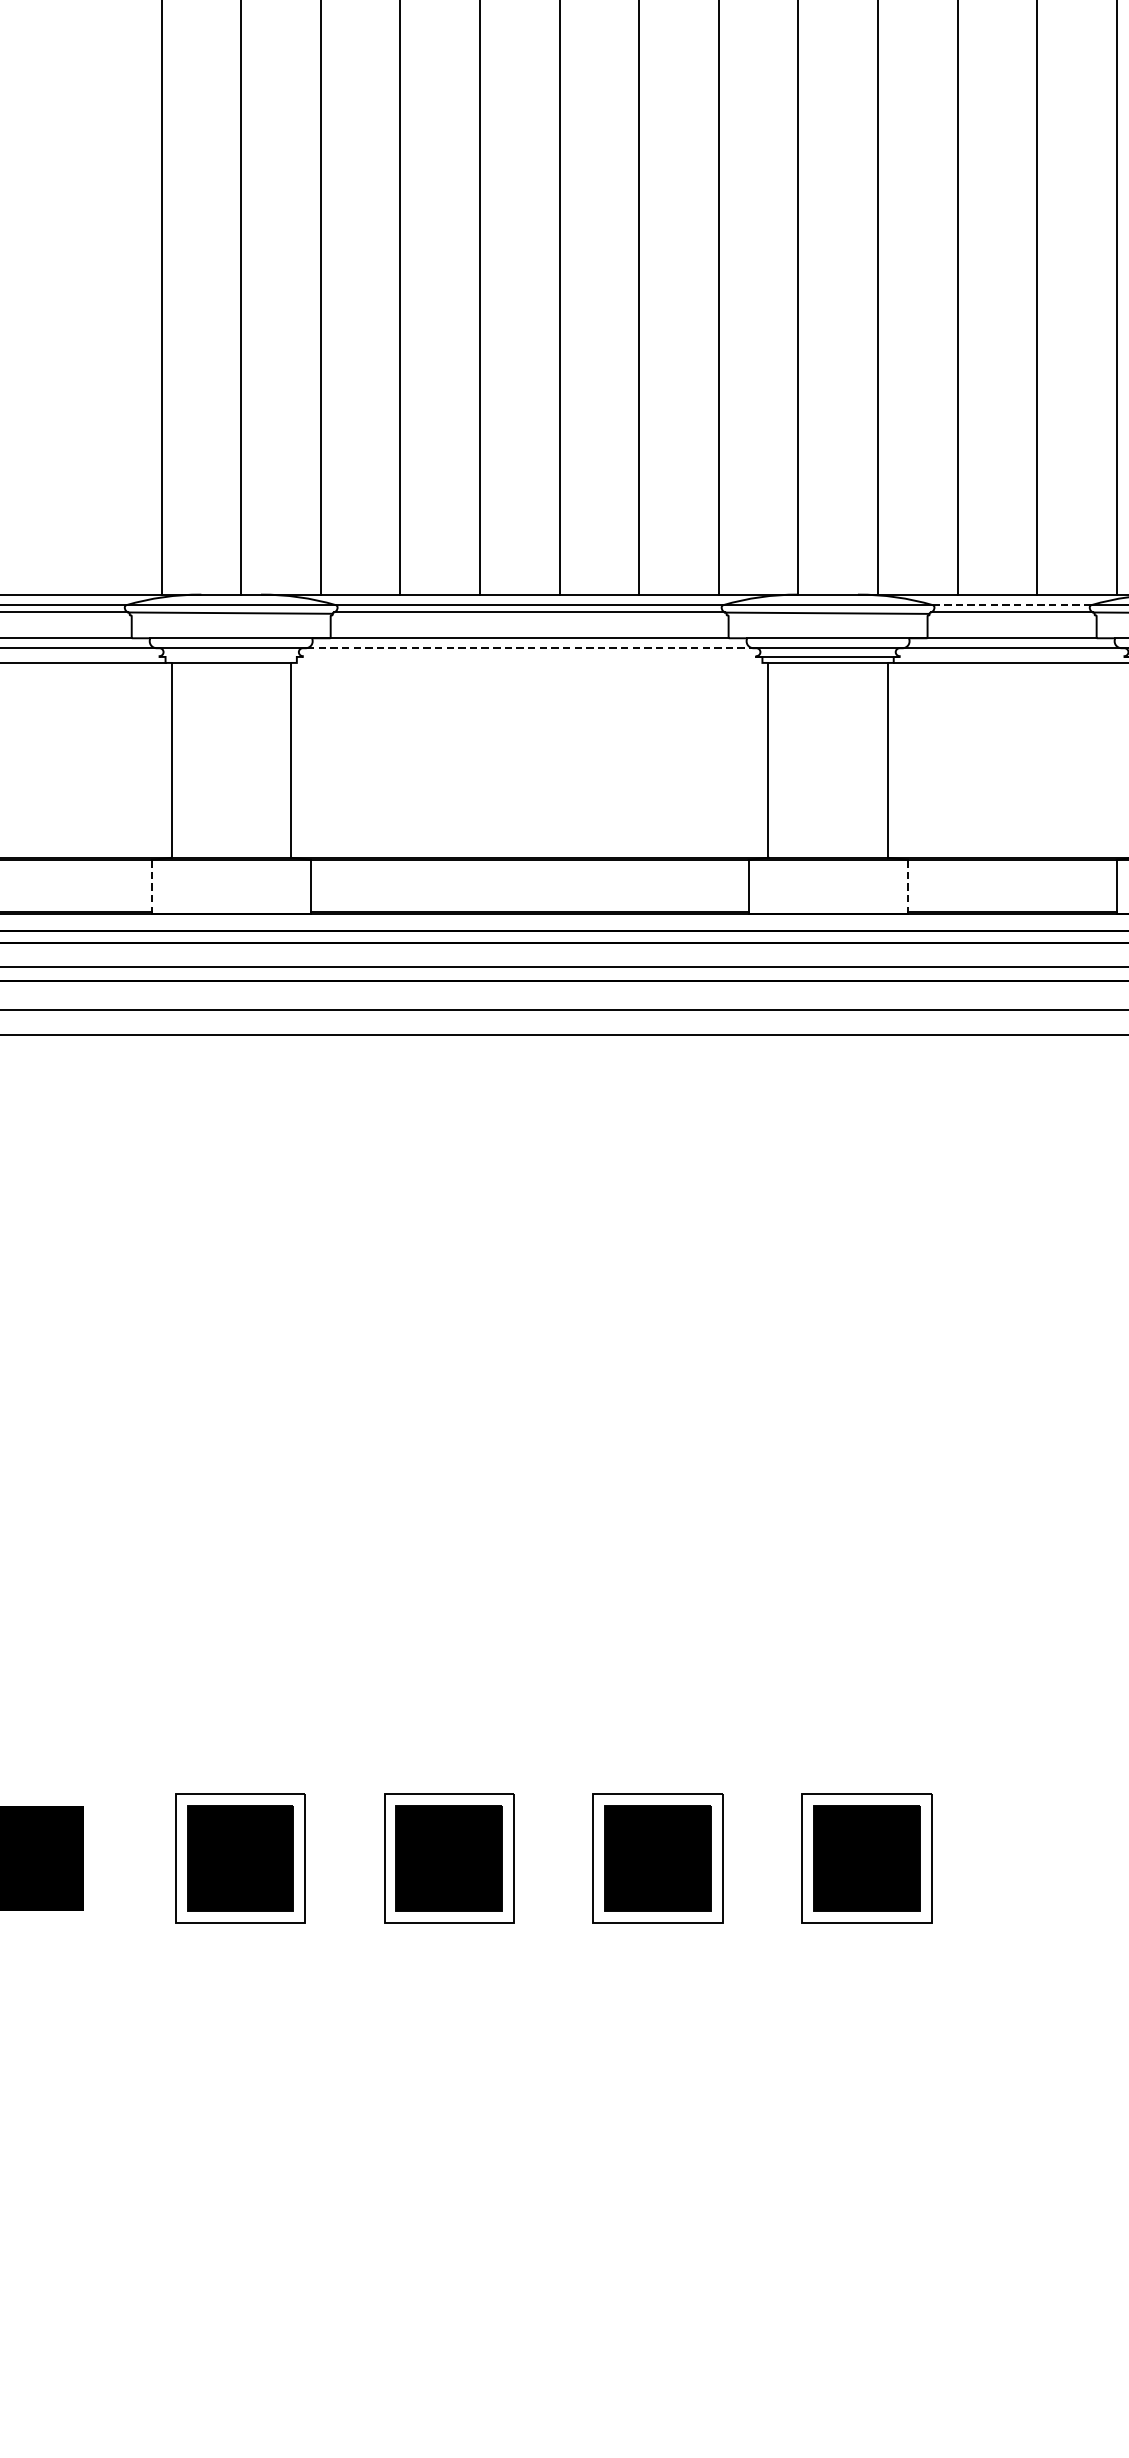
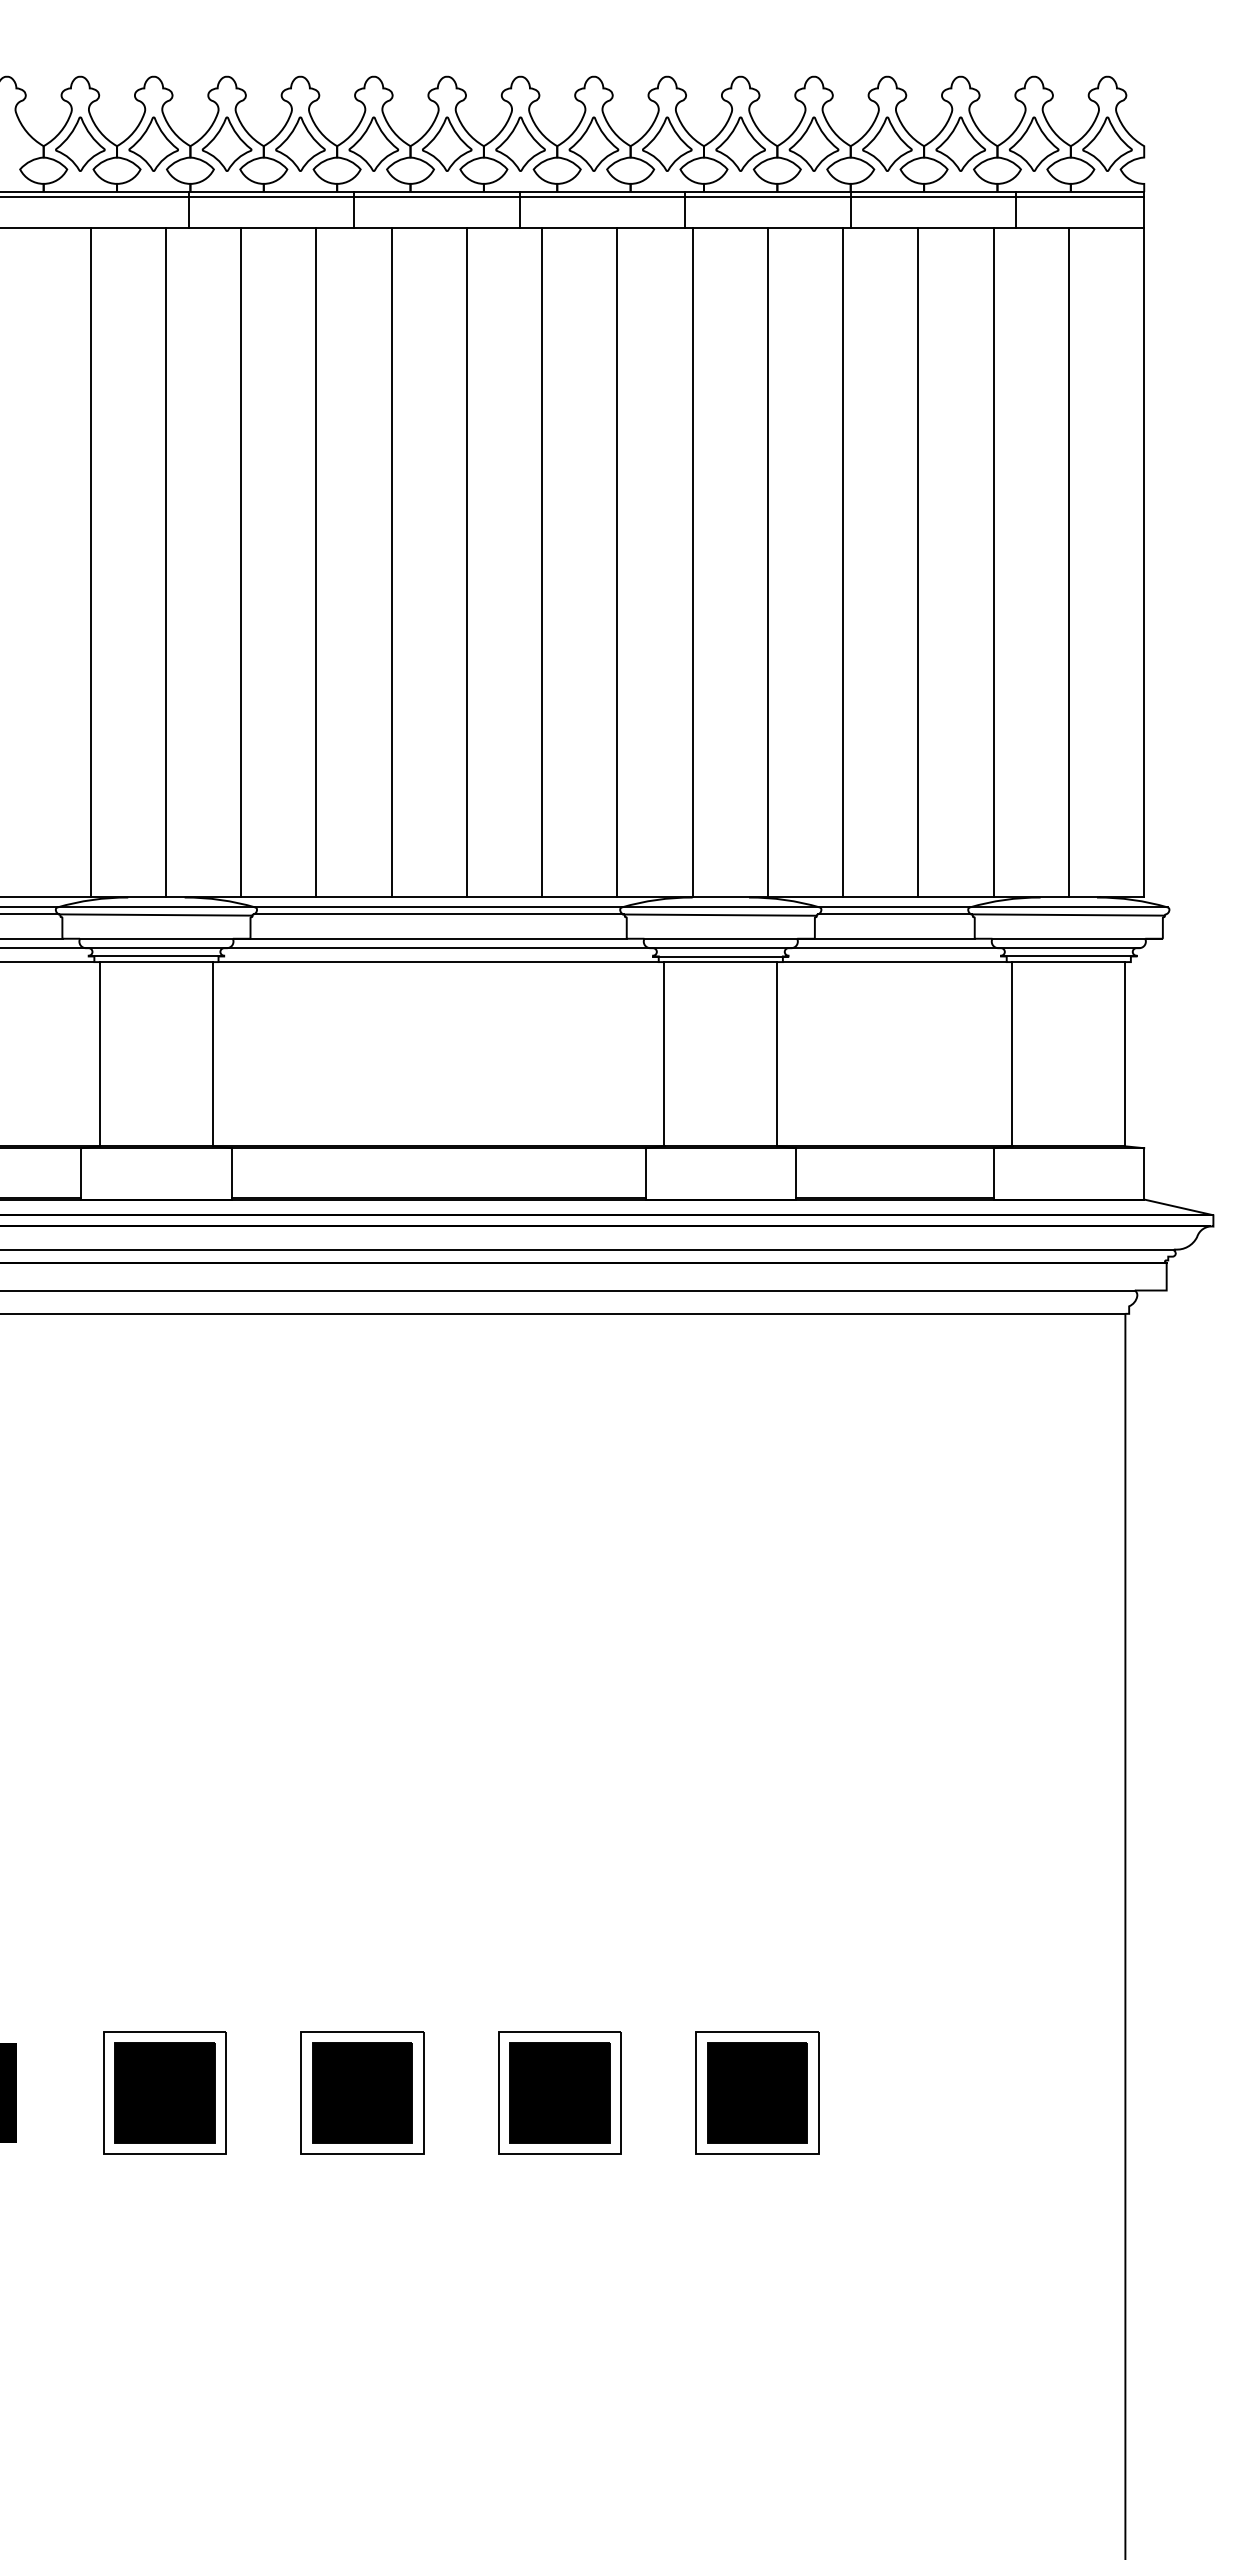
line: (1012, 605) -> (895, 907), dashed -> solid
line: (529, 648) -> (438, 948), dashed -> solid
line: (231, 657) -> (156, 956), added
line: (529, 662) -> (438, 961), added
line: (151, 886) -> (81, 1173), dashed -> solid
line: (908, 886) -> (796, 1173), dashed -> solid

